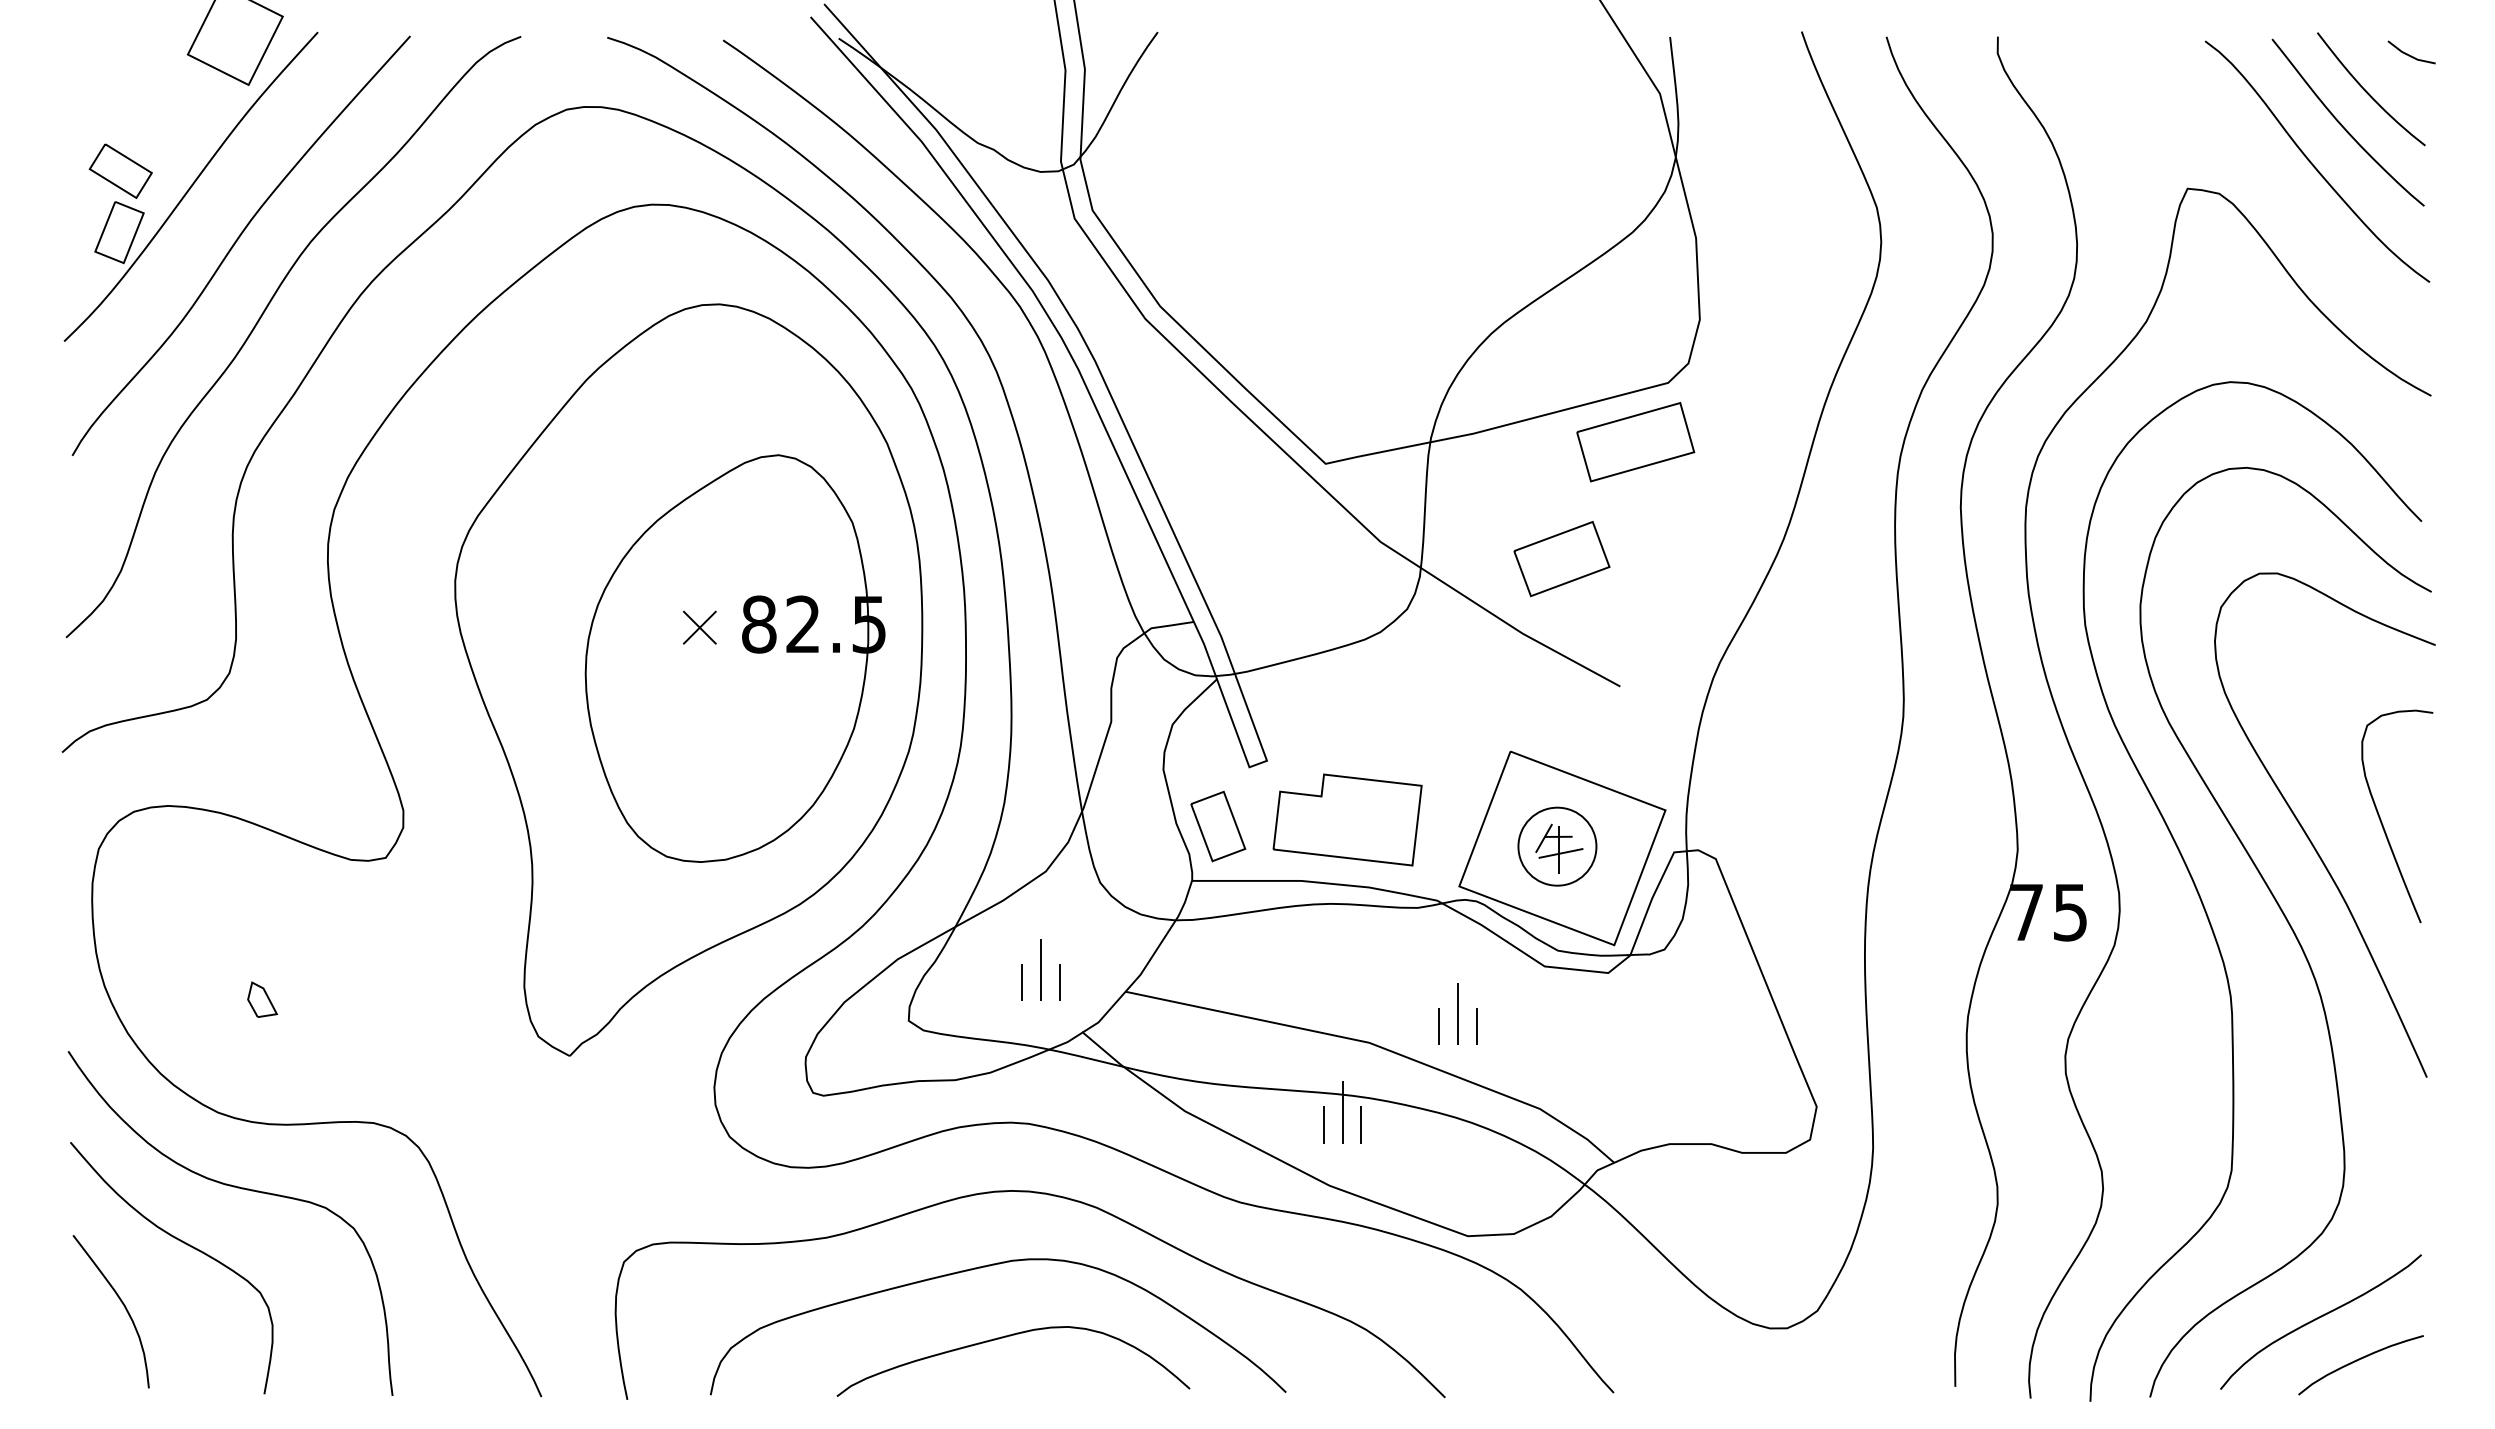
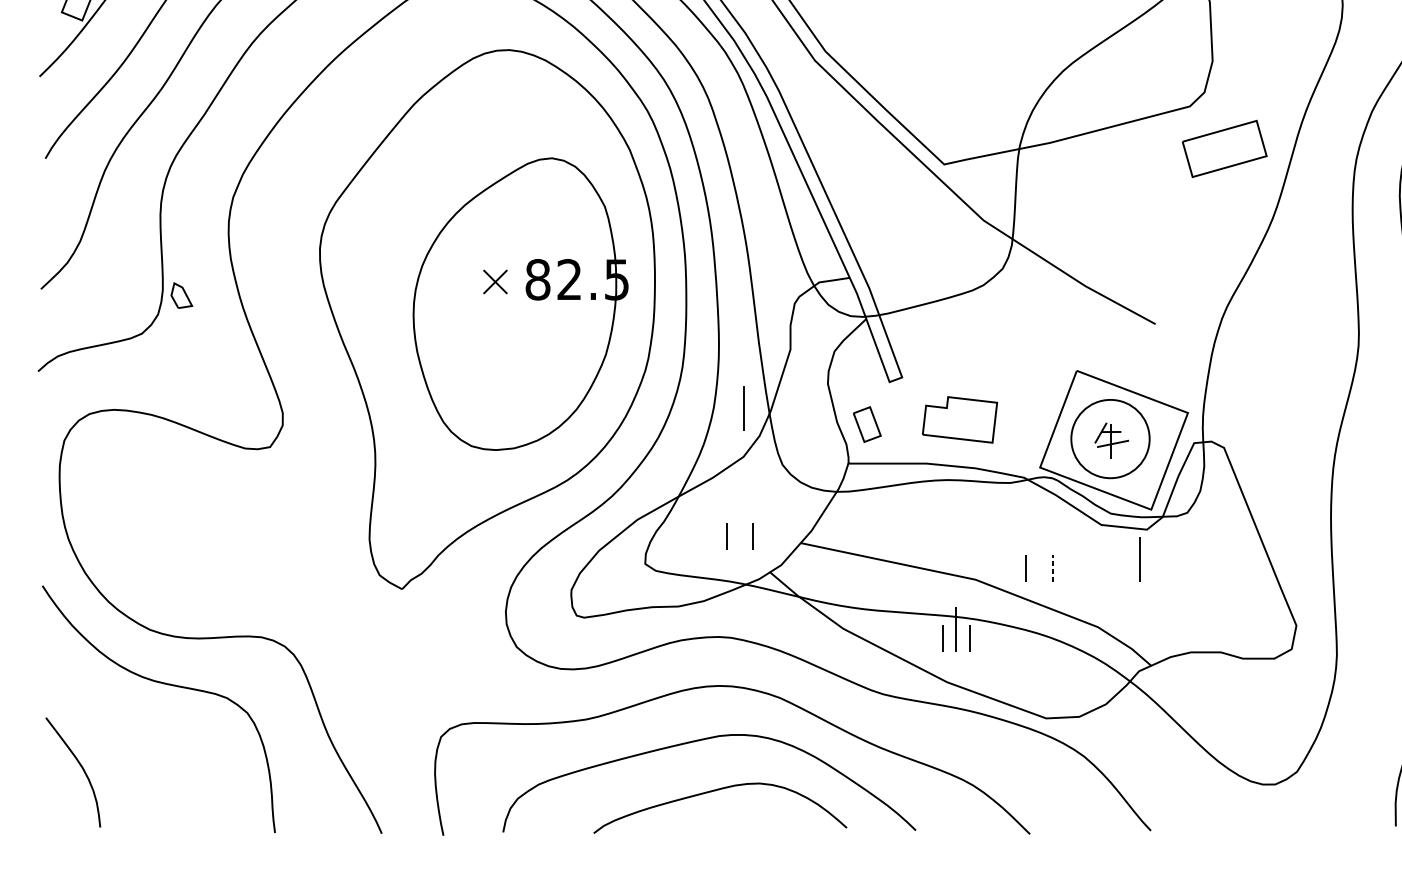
part: (1635, 442) -> (1224, 149), moved
part: (1561, 559) -> (1113, 233), removed
part: (1347, 819) -> (959, 419), size x0.7
part: (1218, 826) -> (867, 424), size x0.7
circle: (1557, 846) -> (1110, 438), size x1.4
line: (1040, 969) -> (743, 408), moved
part: (262, 999) -> (181, 295), moved
line: (1457, 1013) -> (1139, 558), moved
line: (1476, 1026) -> (1052, 568), solid -> dashed
curve: (183, 1243) -> (125, 723), removed

